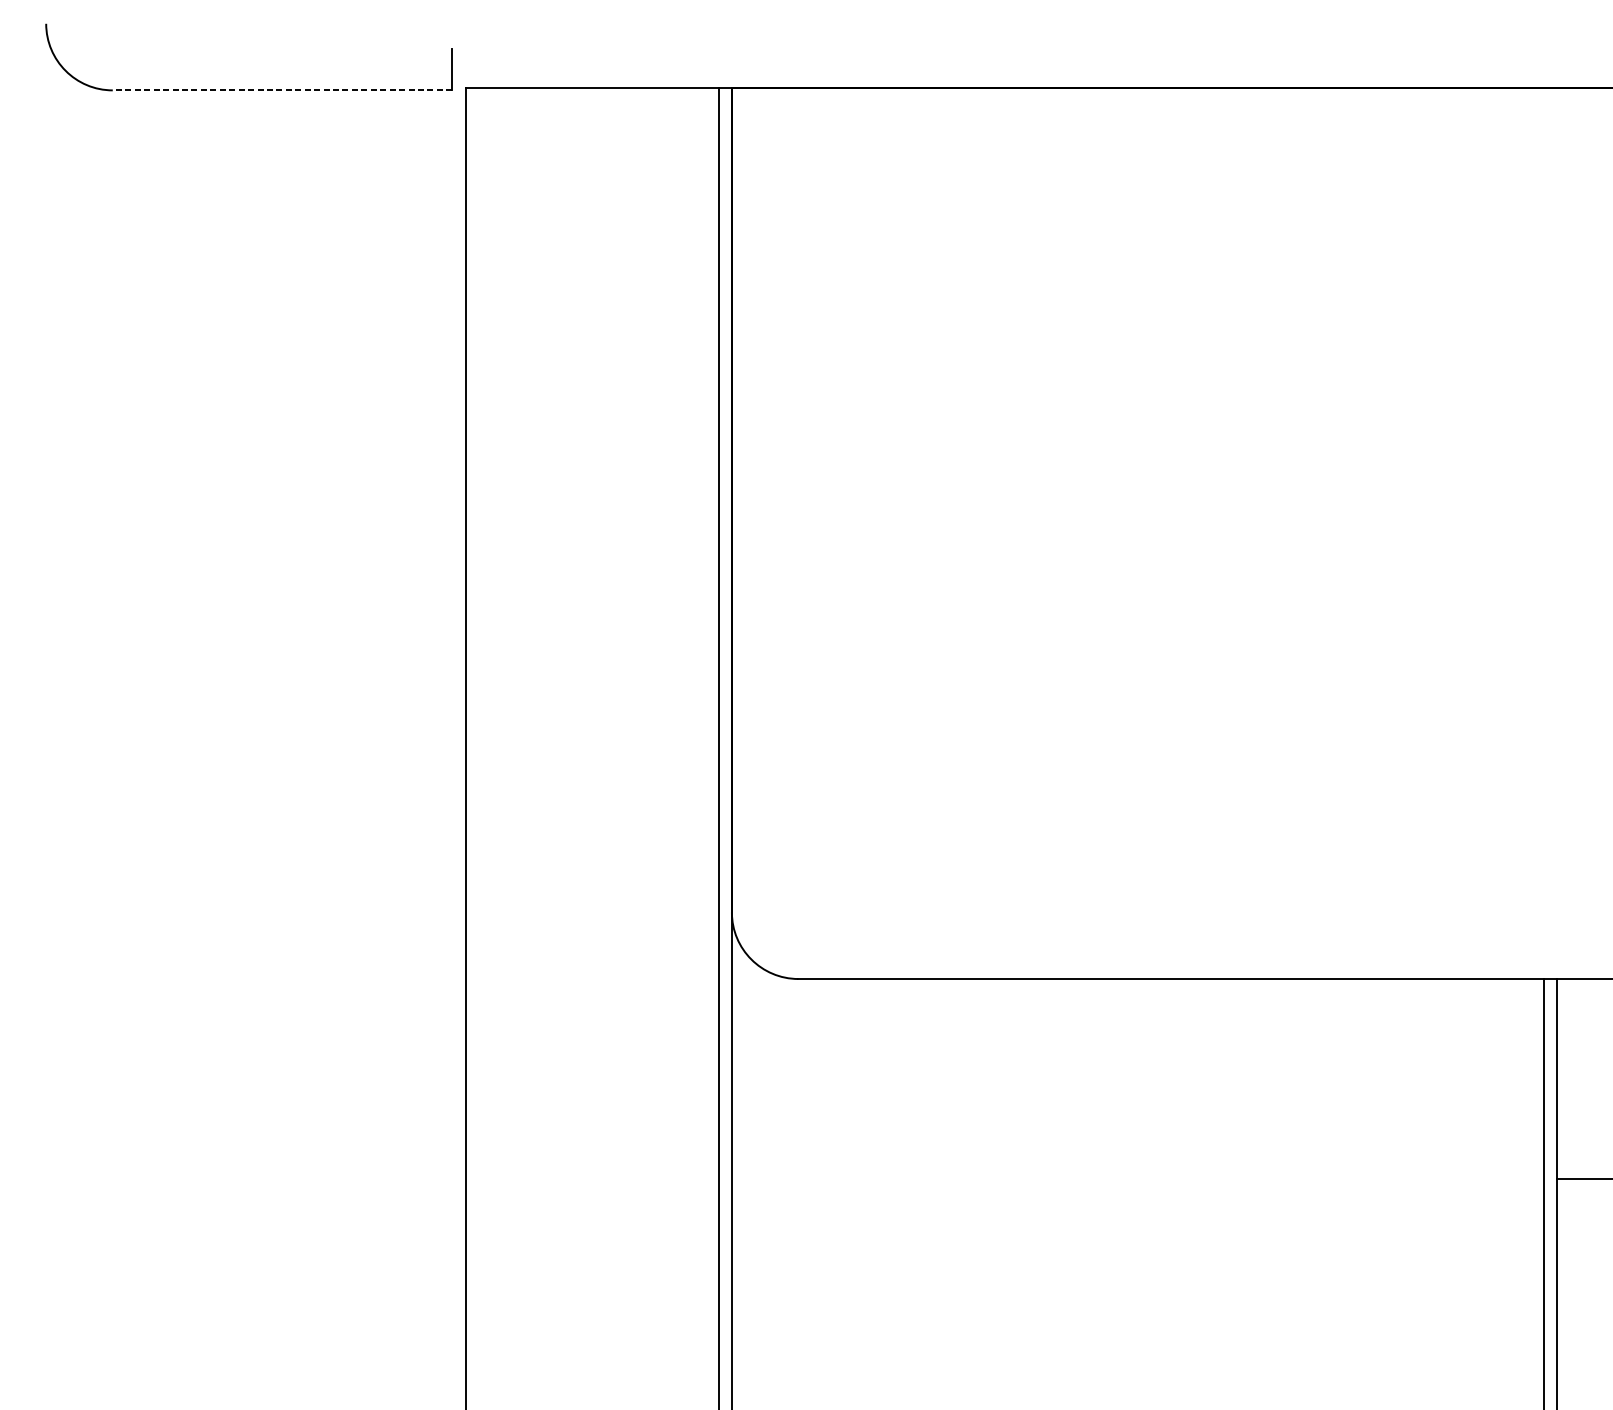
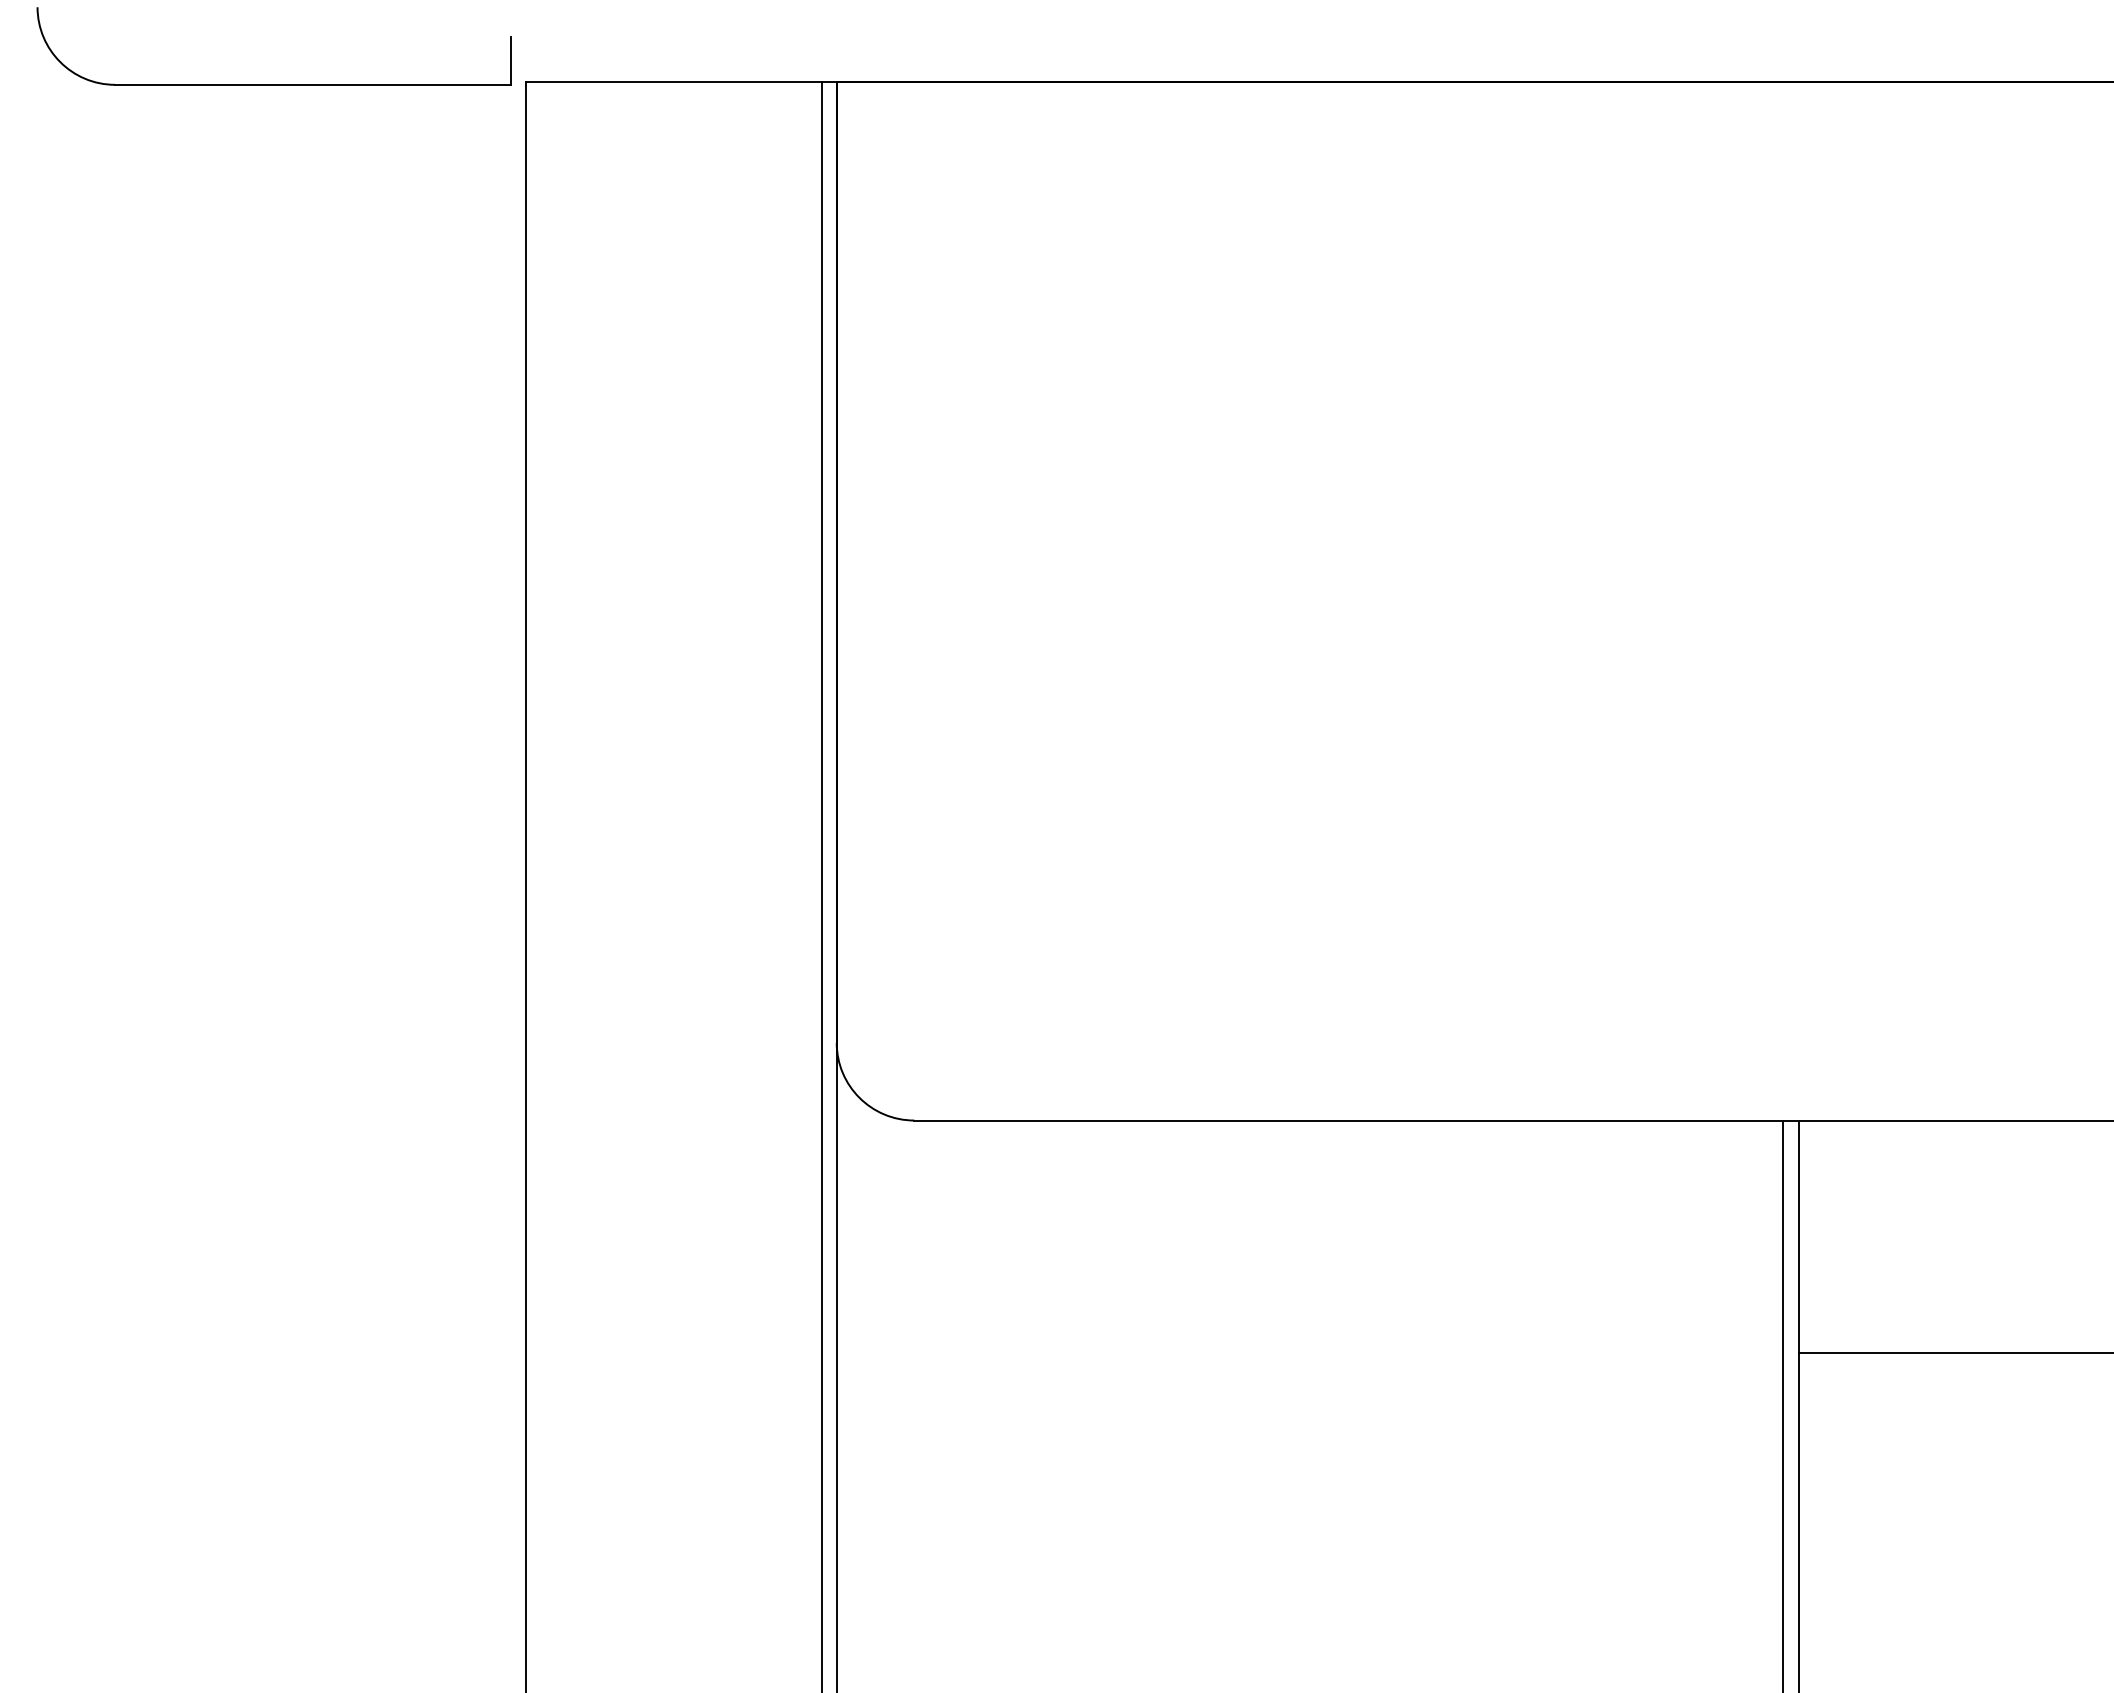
line: (282, 90) -> (313, 84), dashed -> solid

